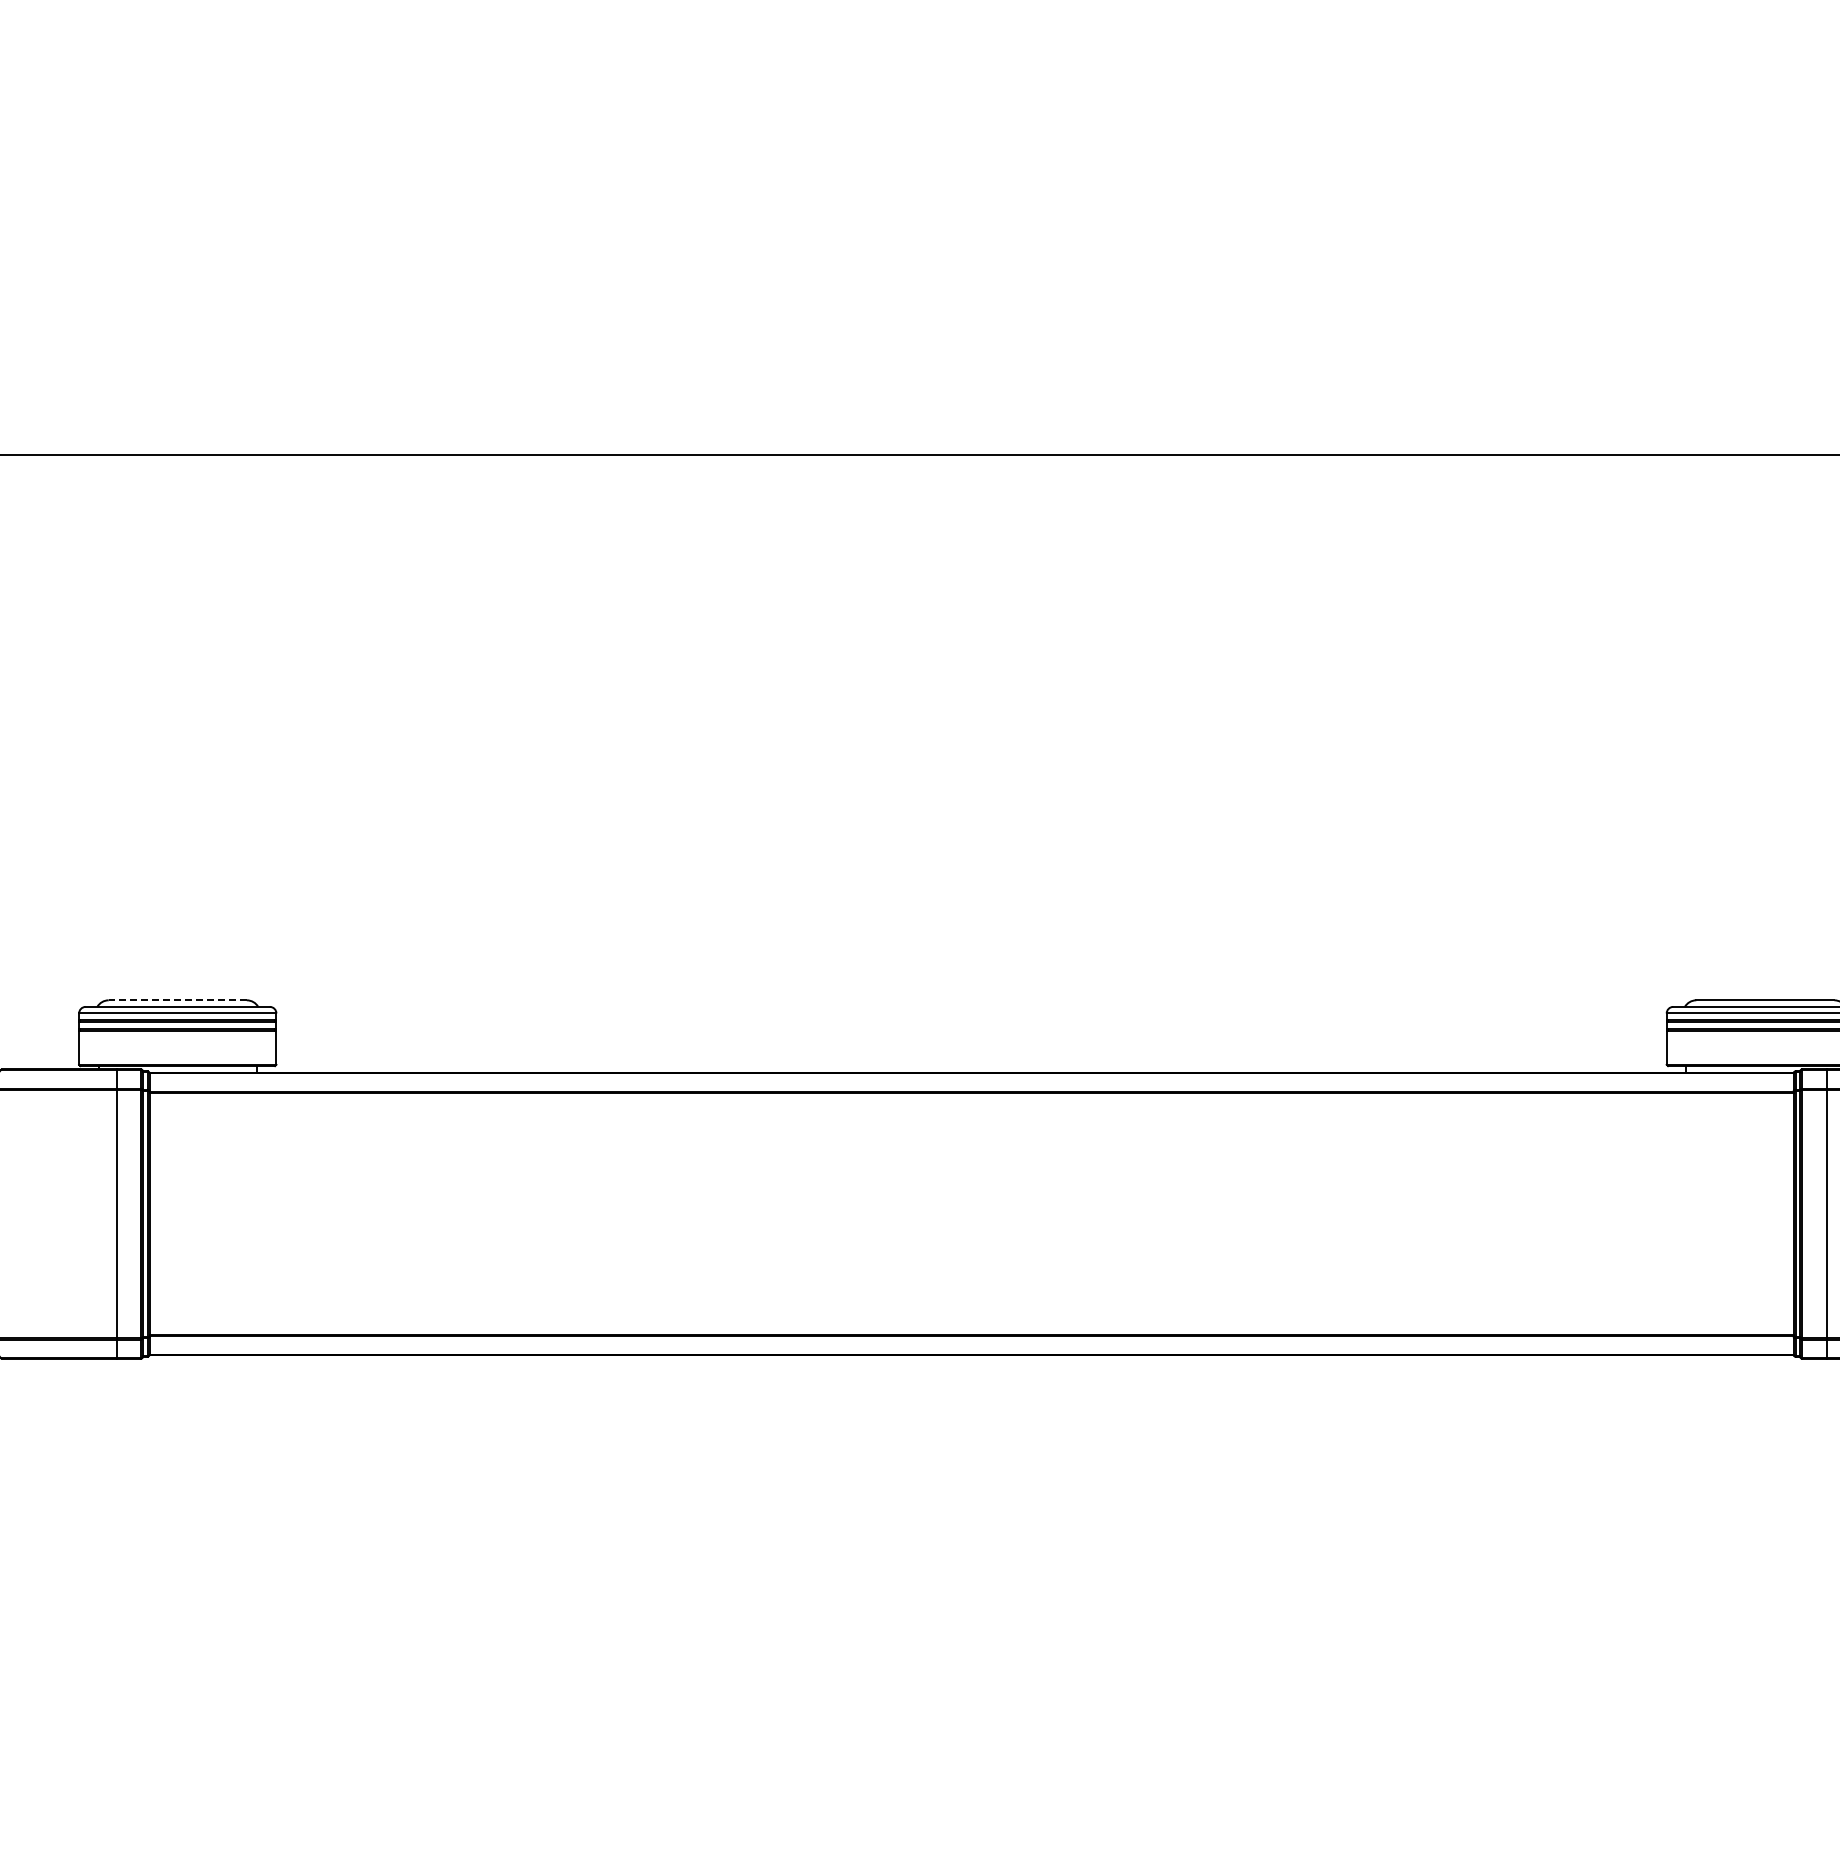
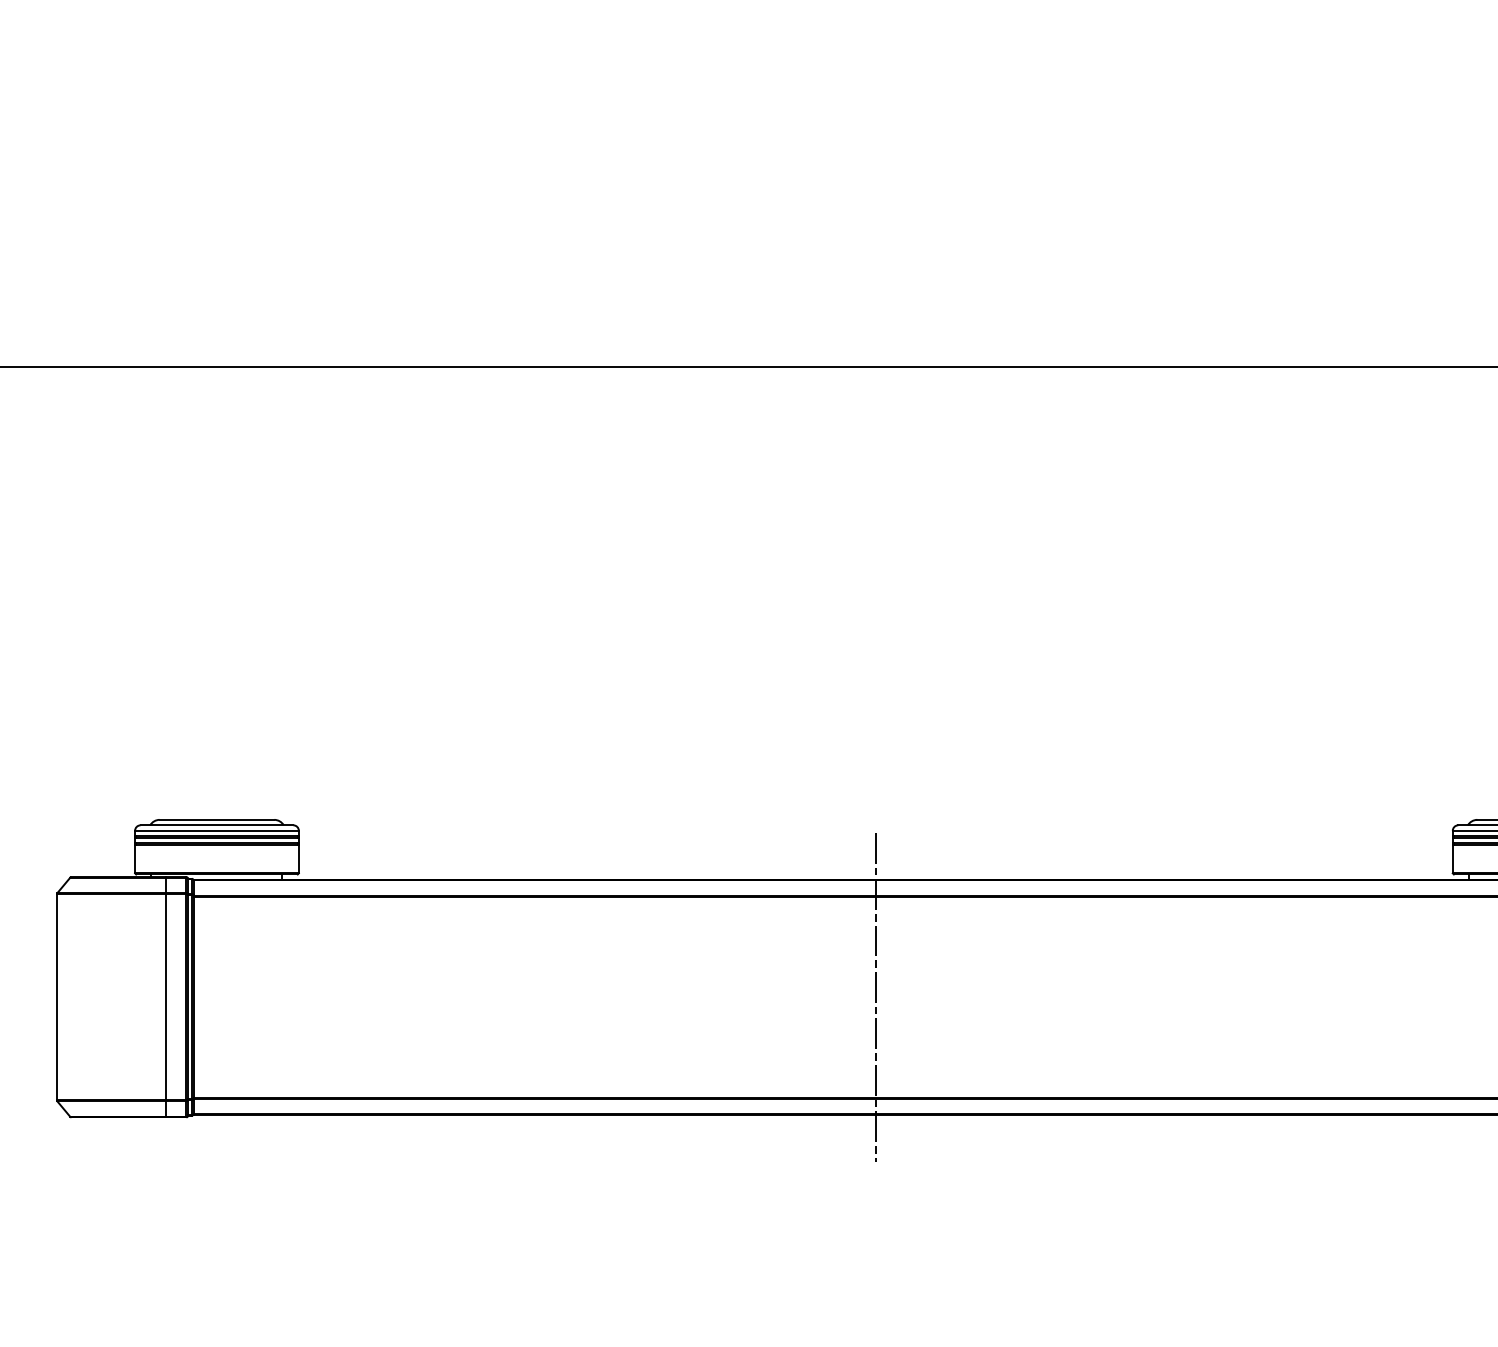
line: (177, 1000) -> (216, 820), dashed -> solid
line: (971, 1213) -> (875, 996), added

